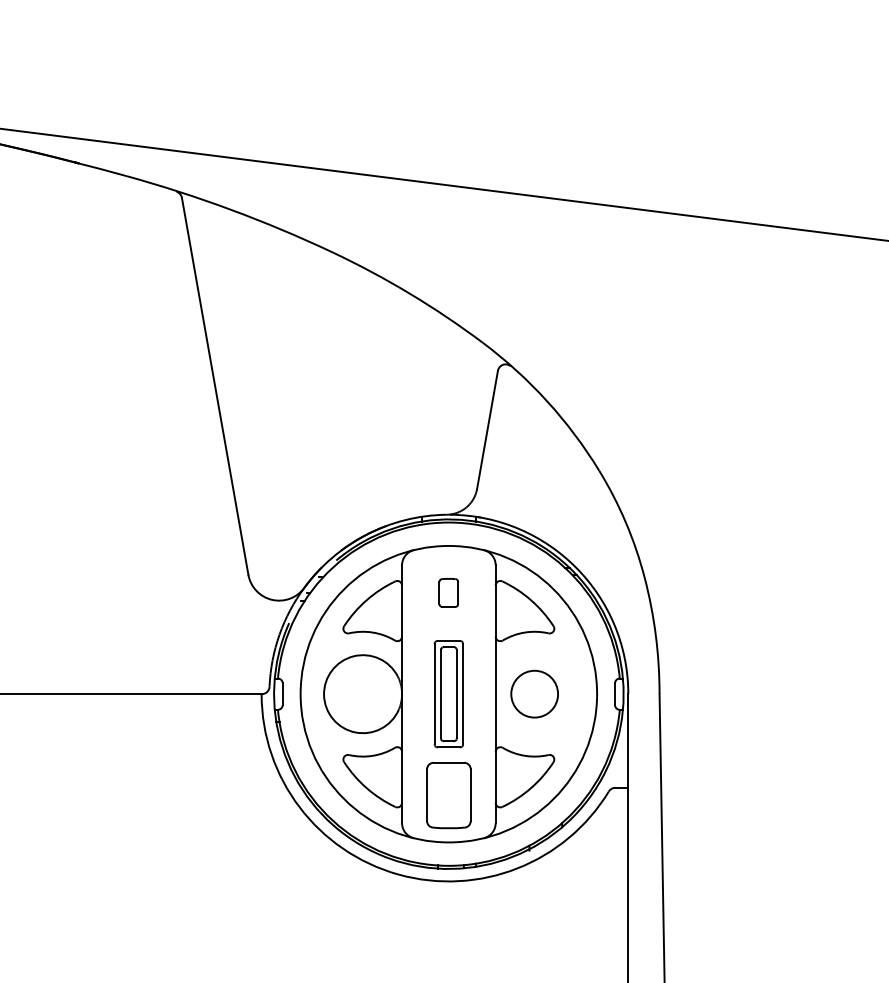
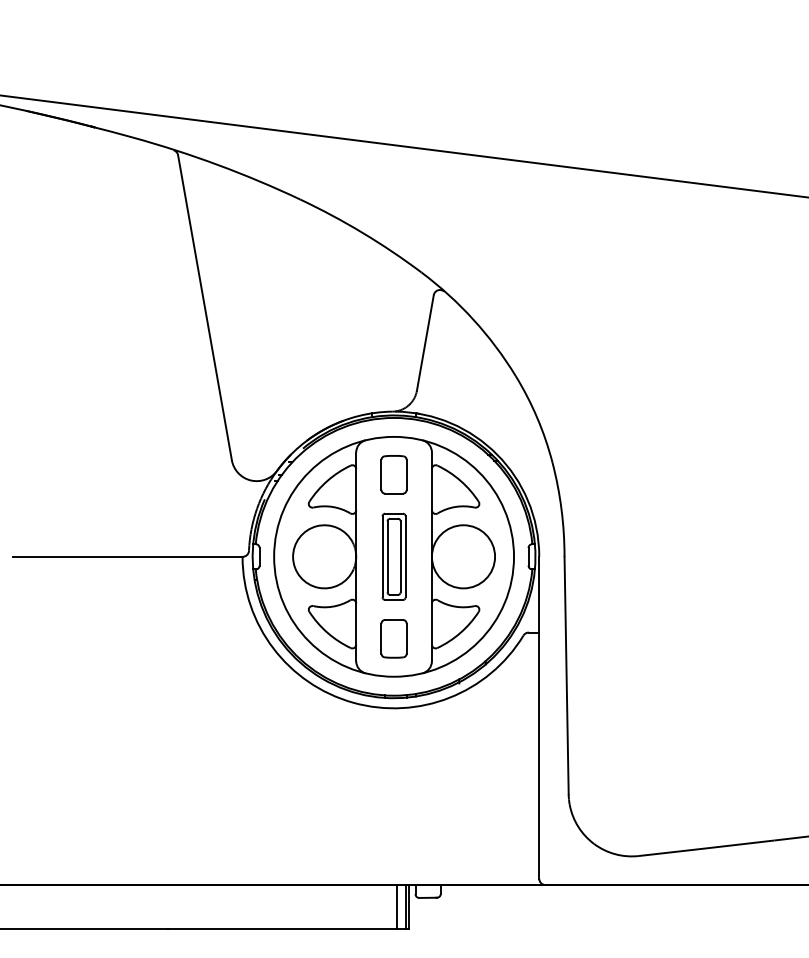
part: (448, 592) -> (393, 474), size x1.67
circle: (534, 693) -> (463, 556), size x1.67
part: (448, 795) -> (393, 638), size x0.71

